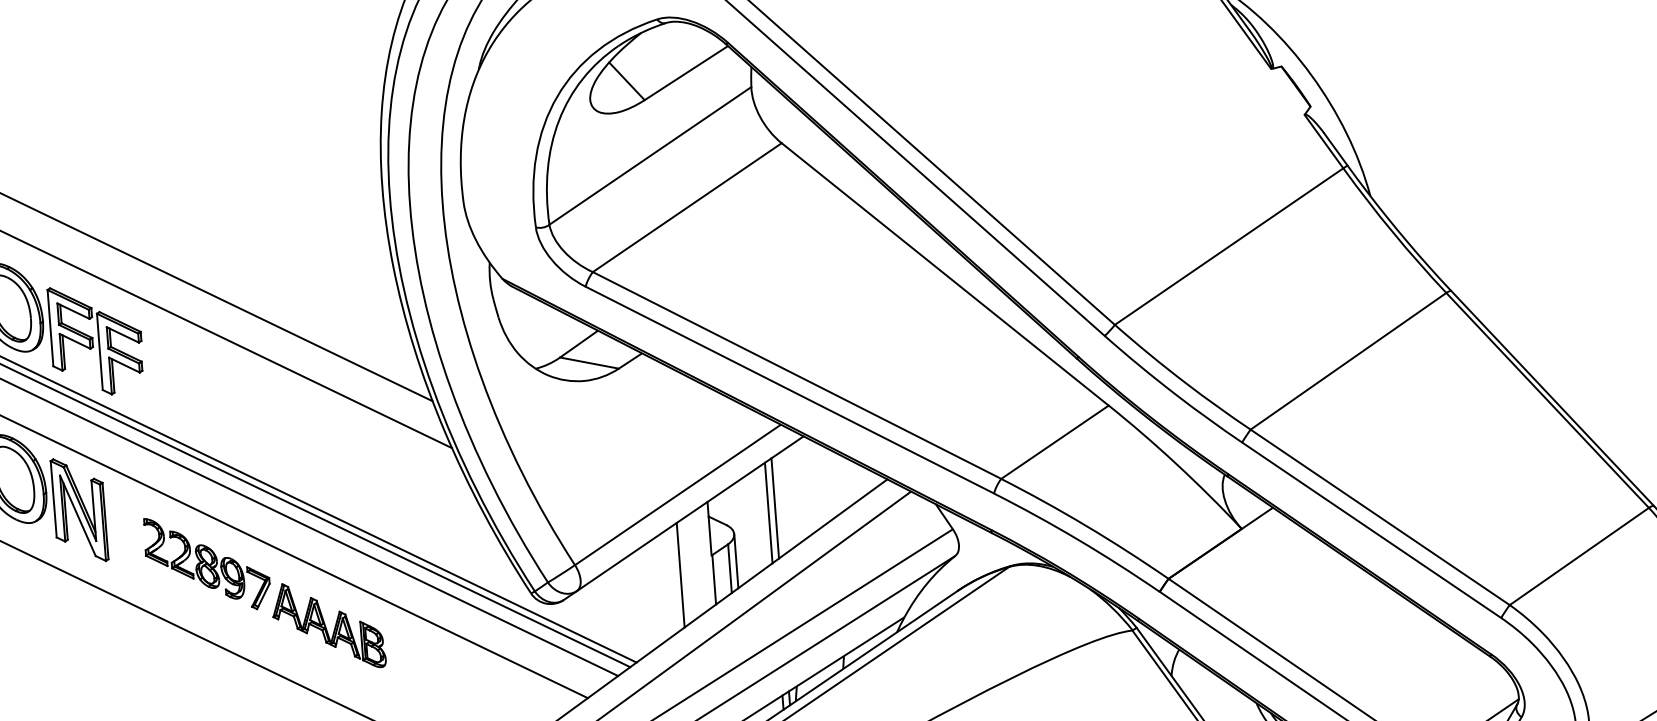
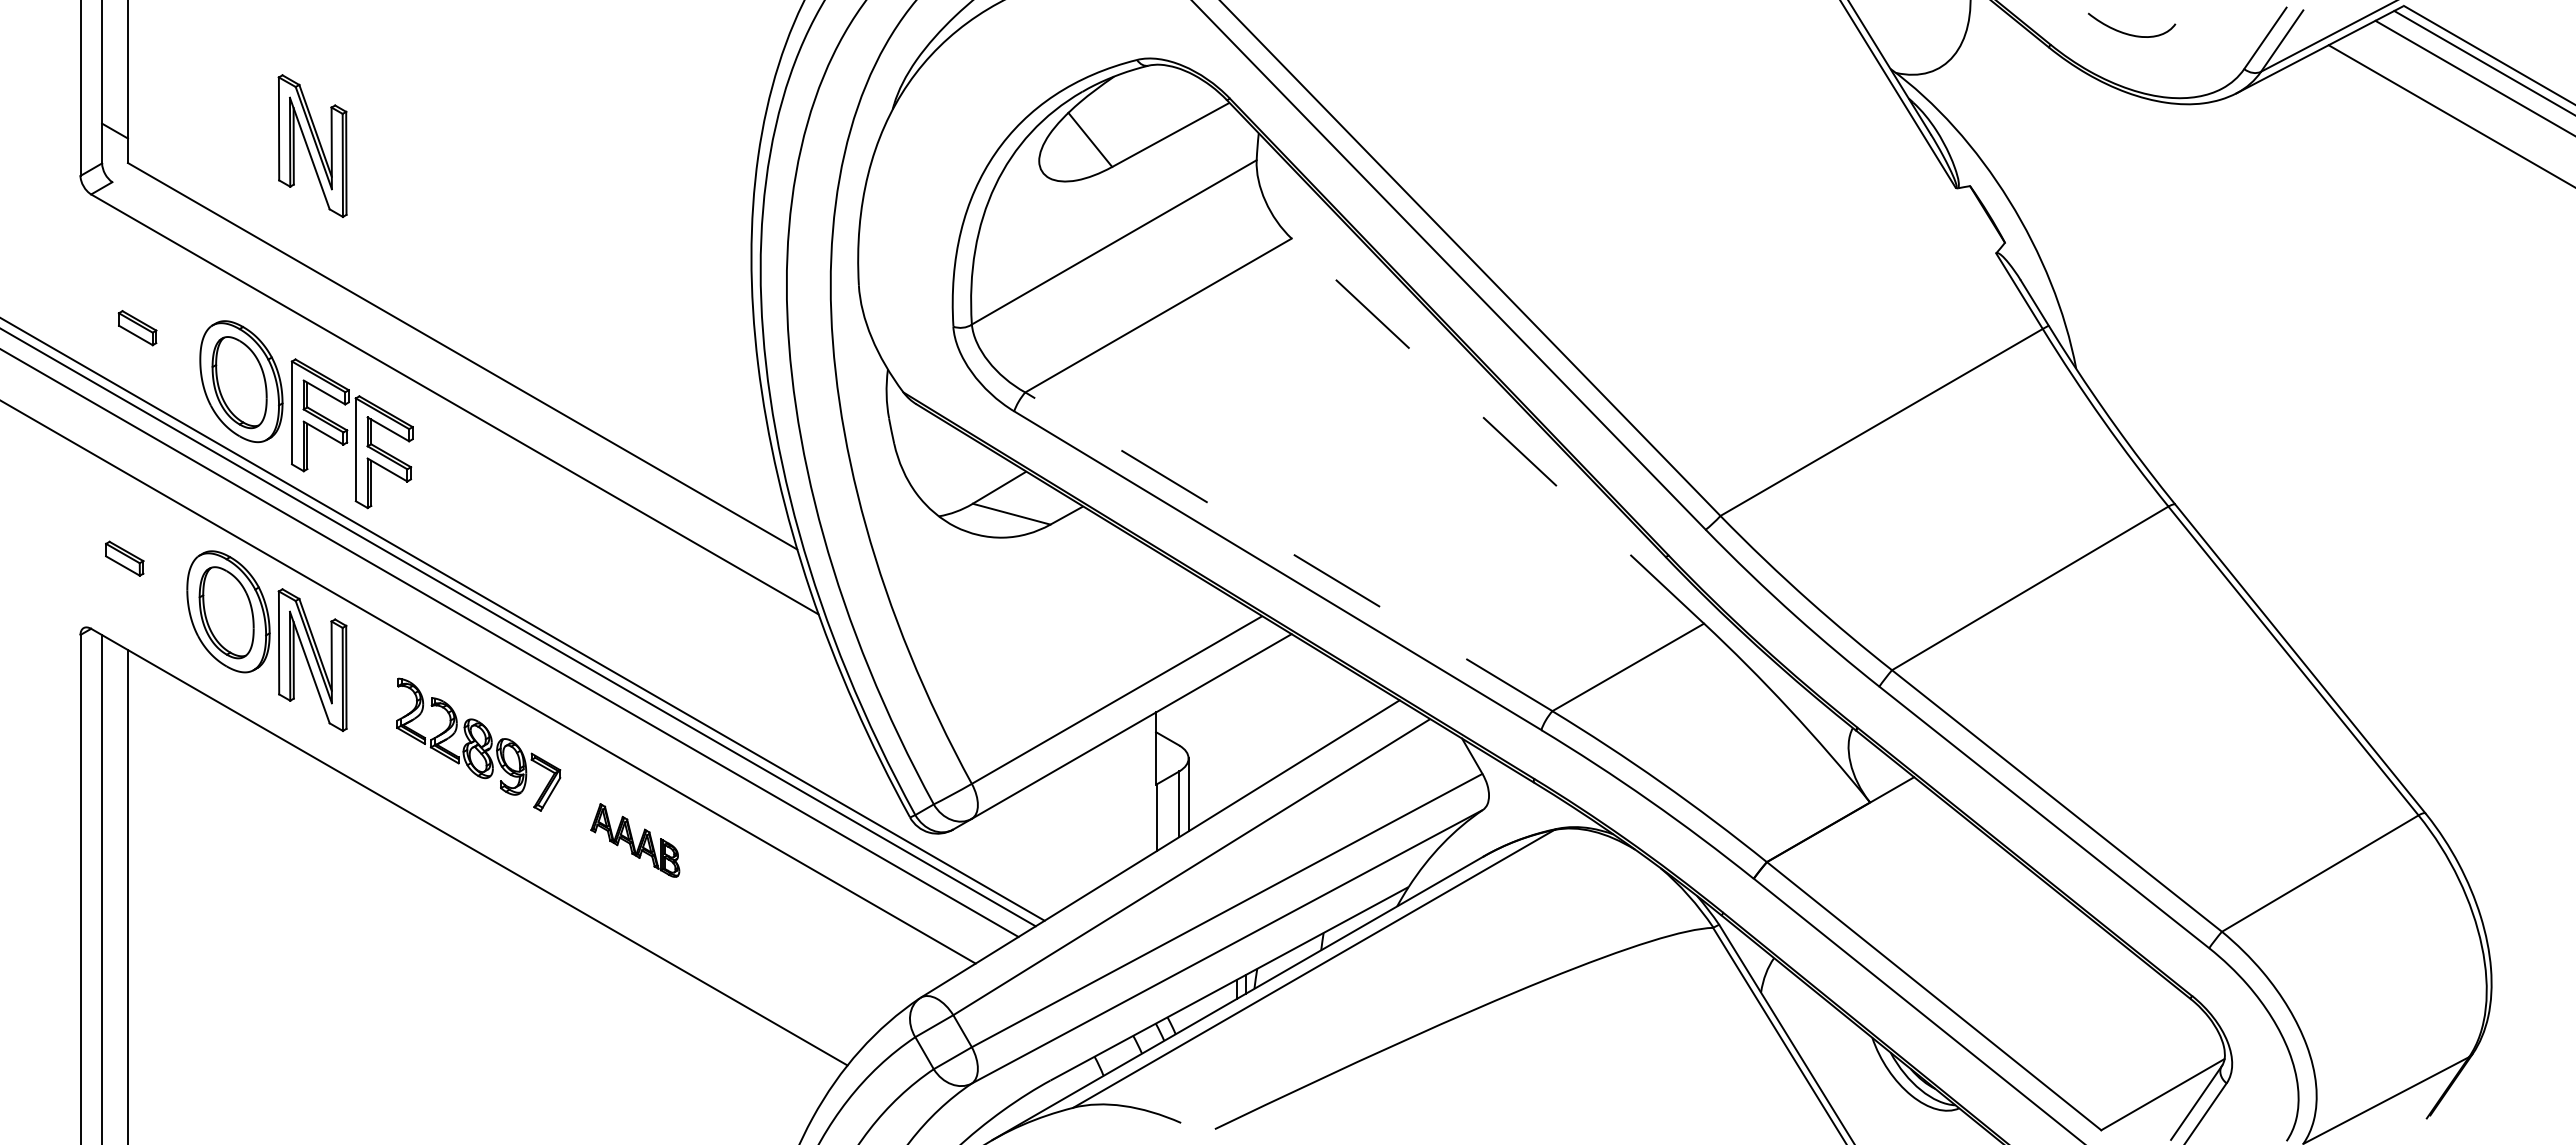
part: (50, 128) -> (312, 145), added
line: (944, 273) -> (1497, 430), solid -> dashed
line: (796, 375) -> (1288, 551), solid -> dashed
line: (775, 508) -> (1246, 727), removed
line: (769, 513) -> (1237, 733), removed
line: (680, 574) -> (1112, 807), removed
part: (328, 625) -> (635, 840), size x0.6

